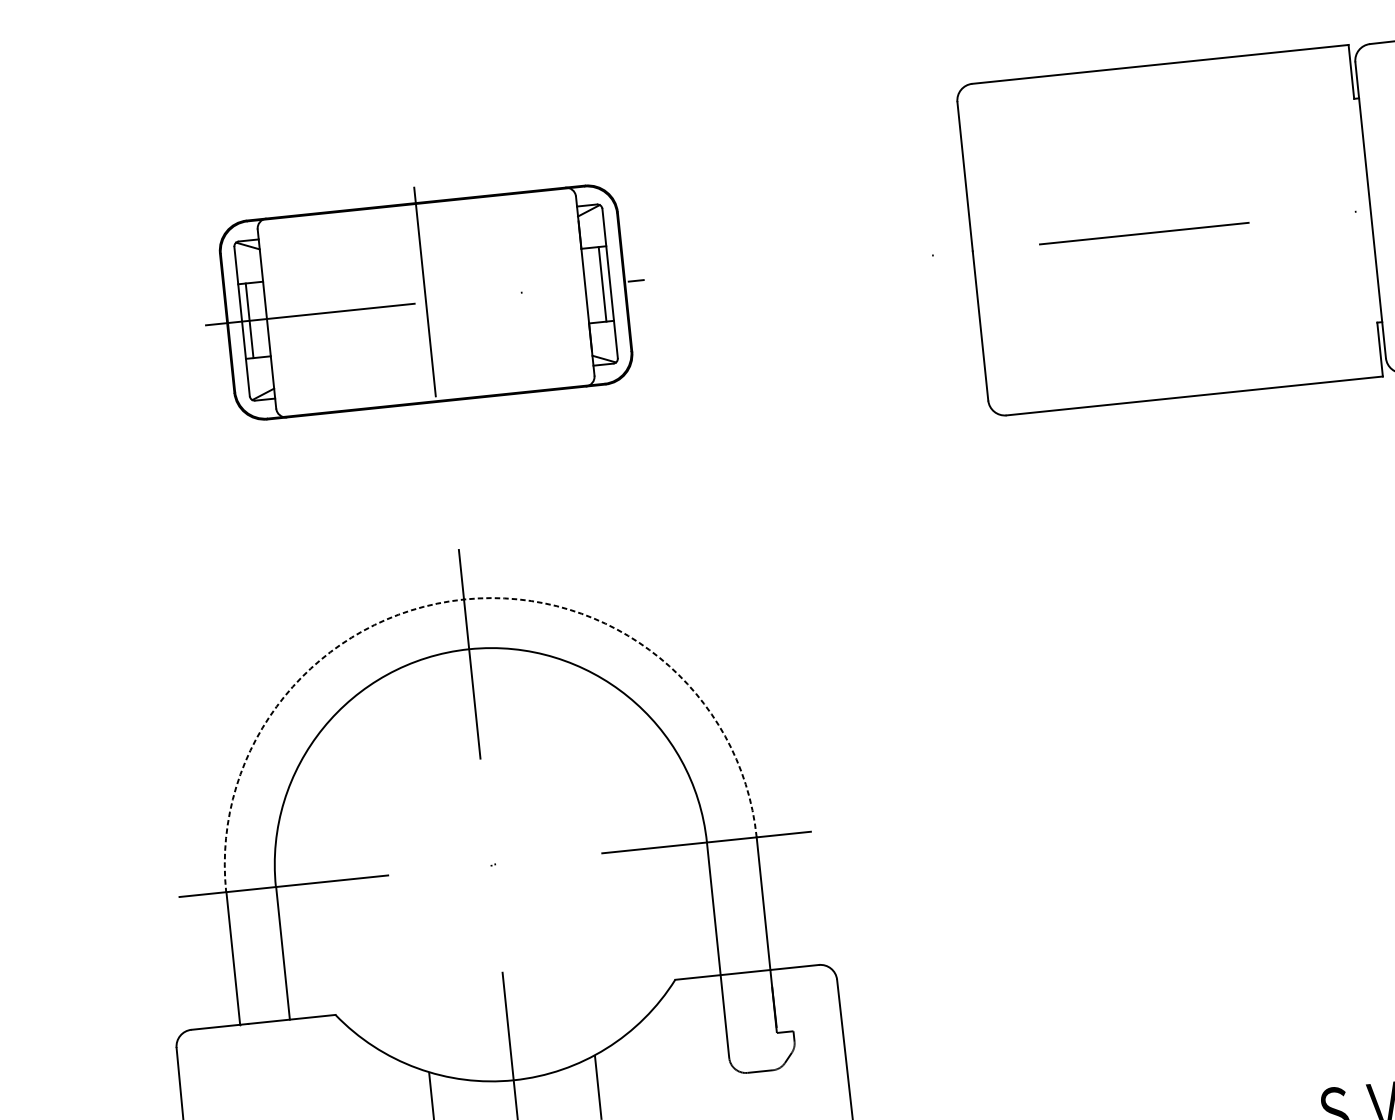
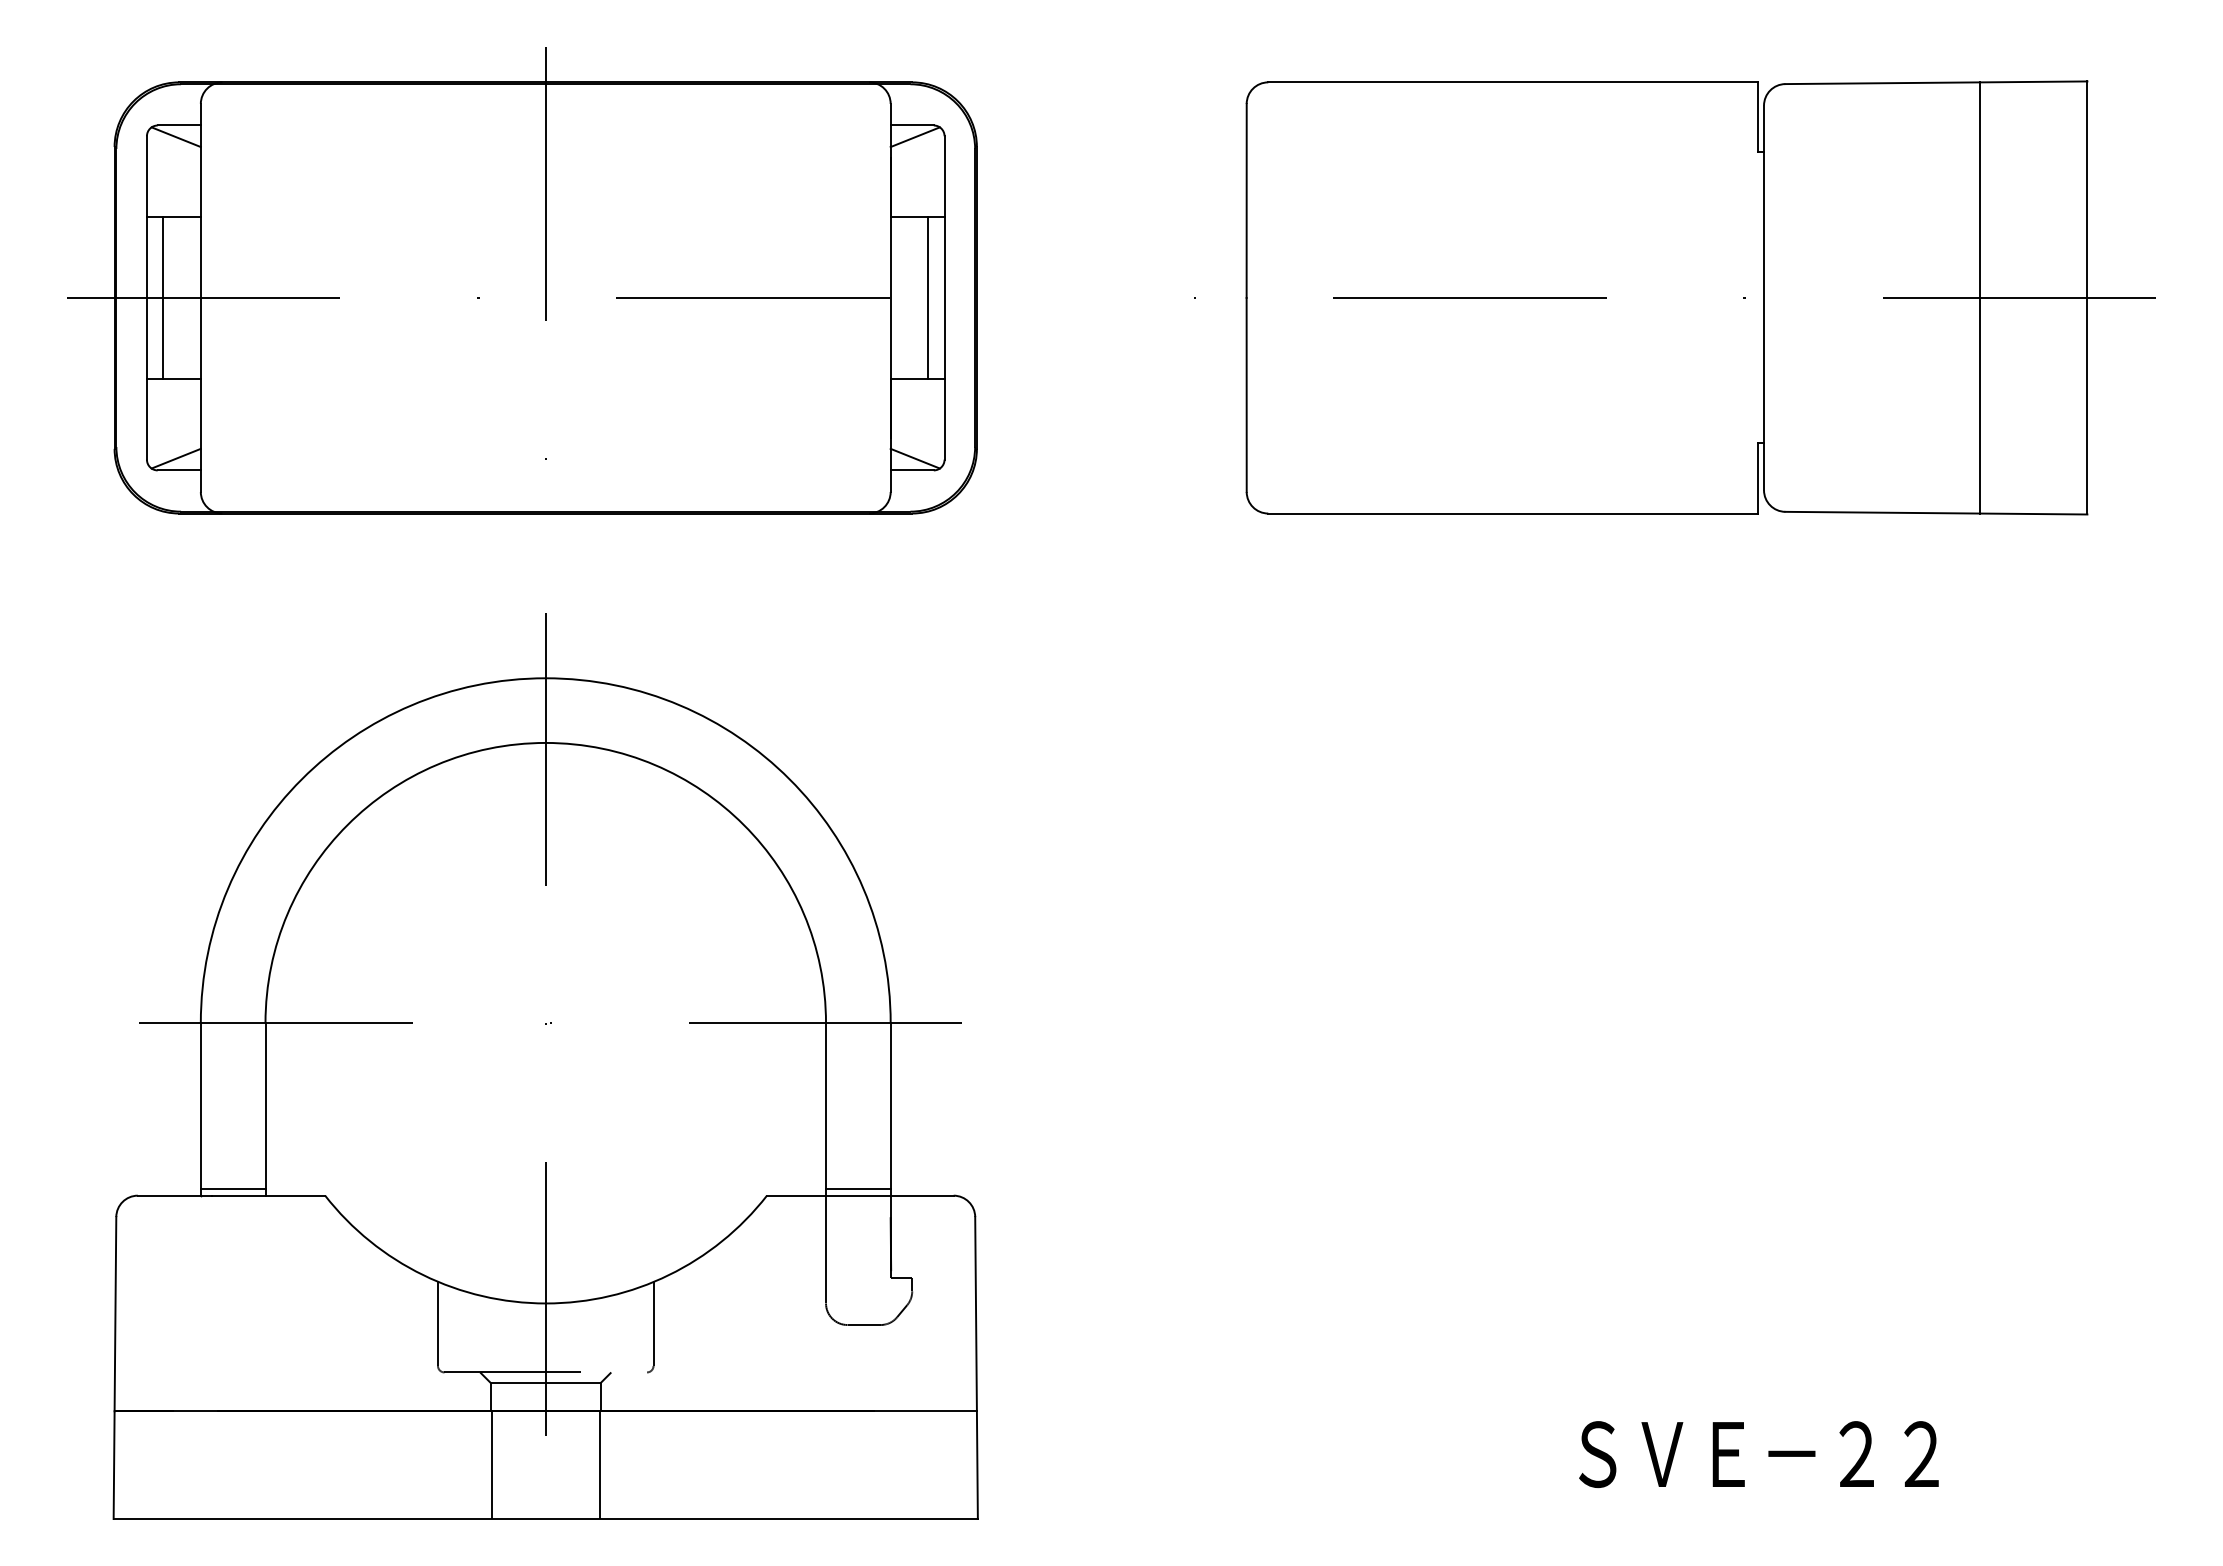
part: (414, 295) -> (522, 280), size x1.67
arc: (463, 599) -> (545, 678), dashed -> solid
line: (745, 967) -> (858, 1189), added
line: (264, 1017) -> (233, 1189), added

